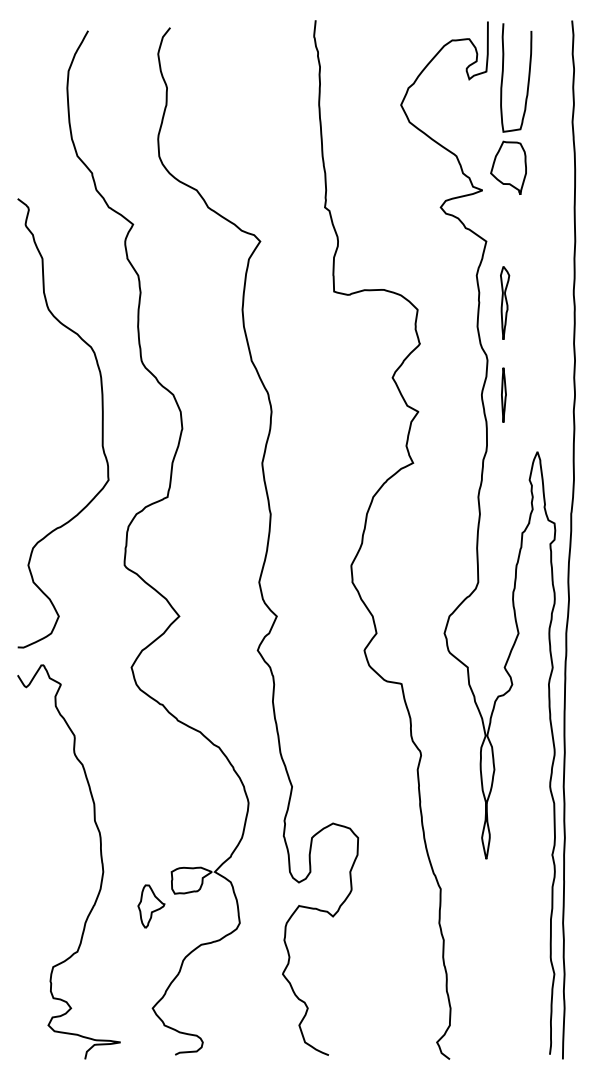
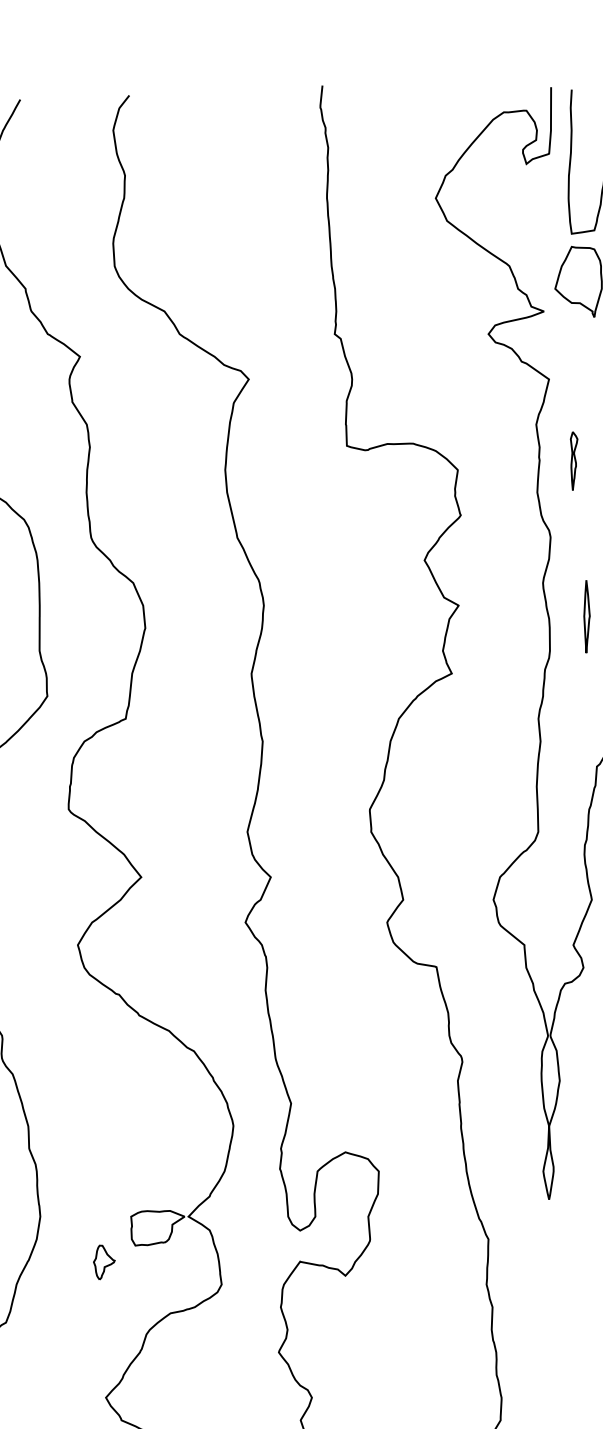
part: (505, 302) -> (574, 460), size x0.6
part: (503, 394) -> (586, 615), moved
part: (151, 906) -> (104, 1262), size x0.6

